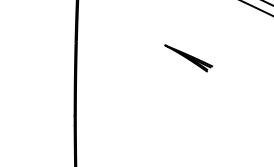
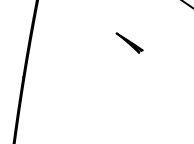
part: (188, 58) -> (129, 43), size x0.7

